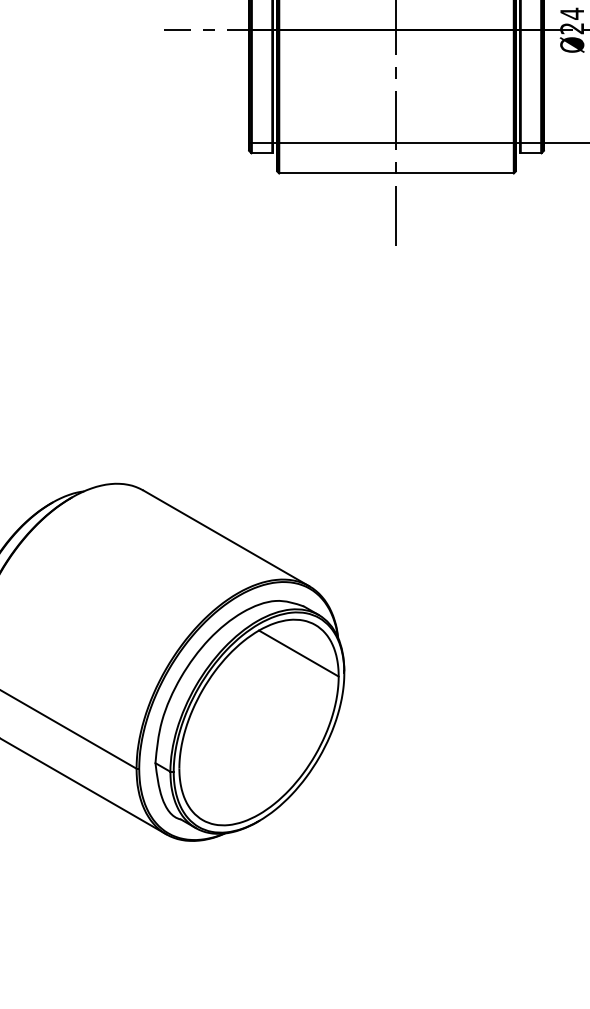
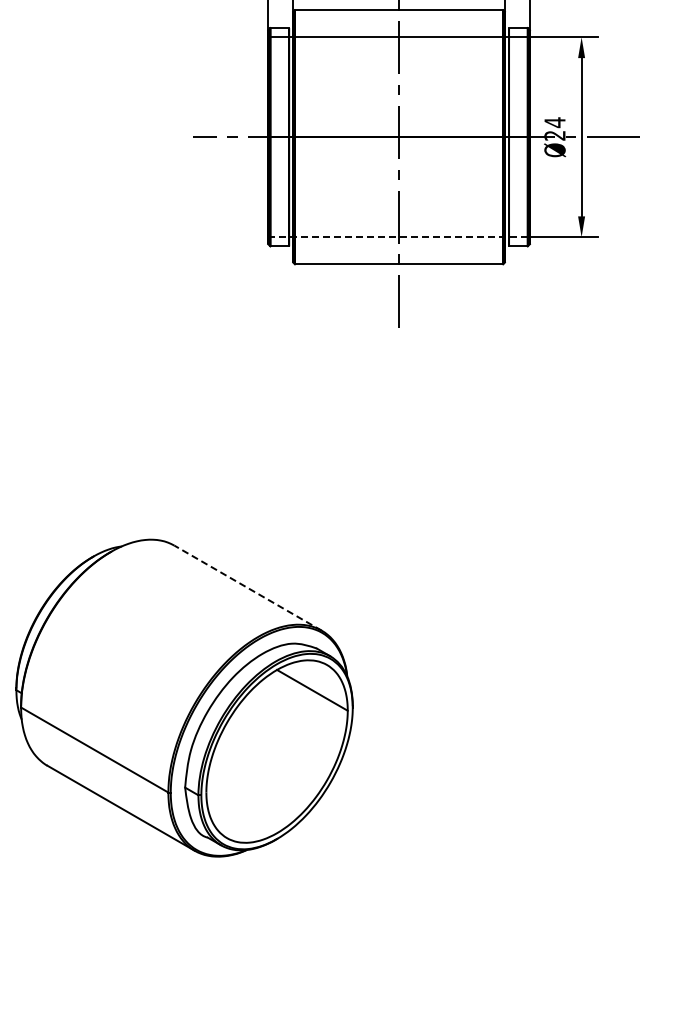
line: (396, 143) -> (399, 237), solid -> dashed
line: (225, 537) -> (247, 587), solid -> dashed

